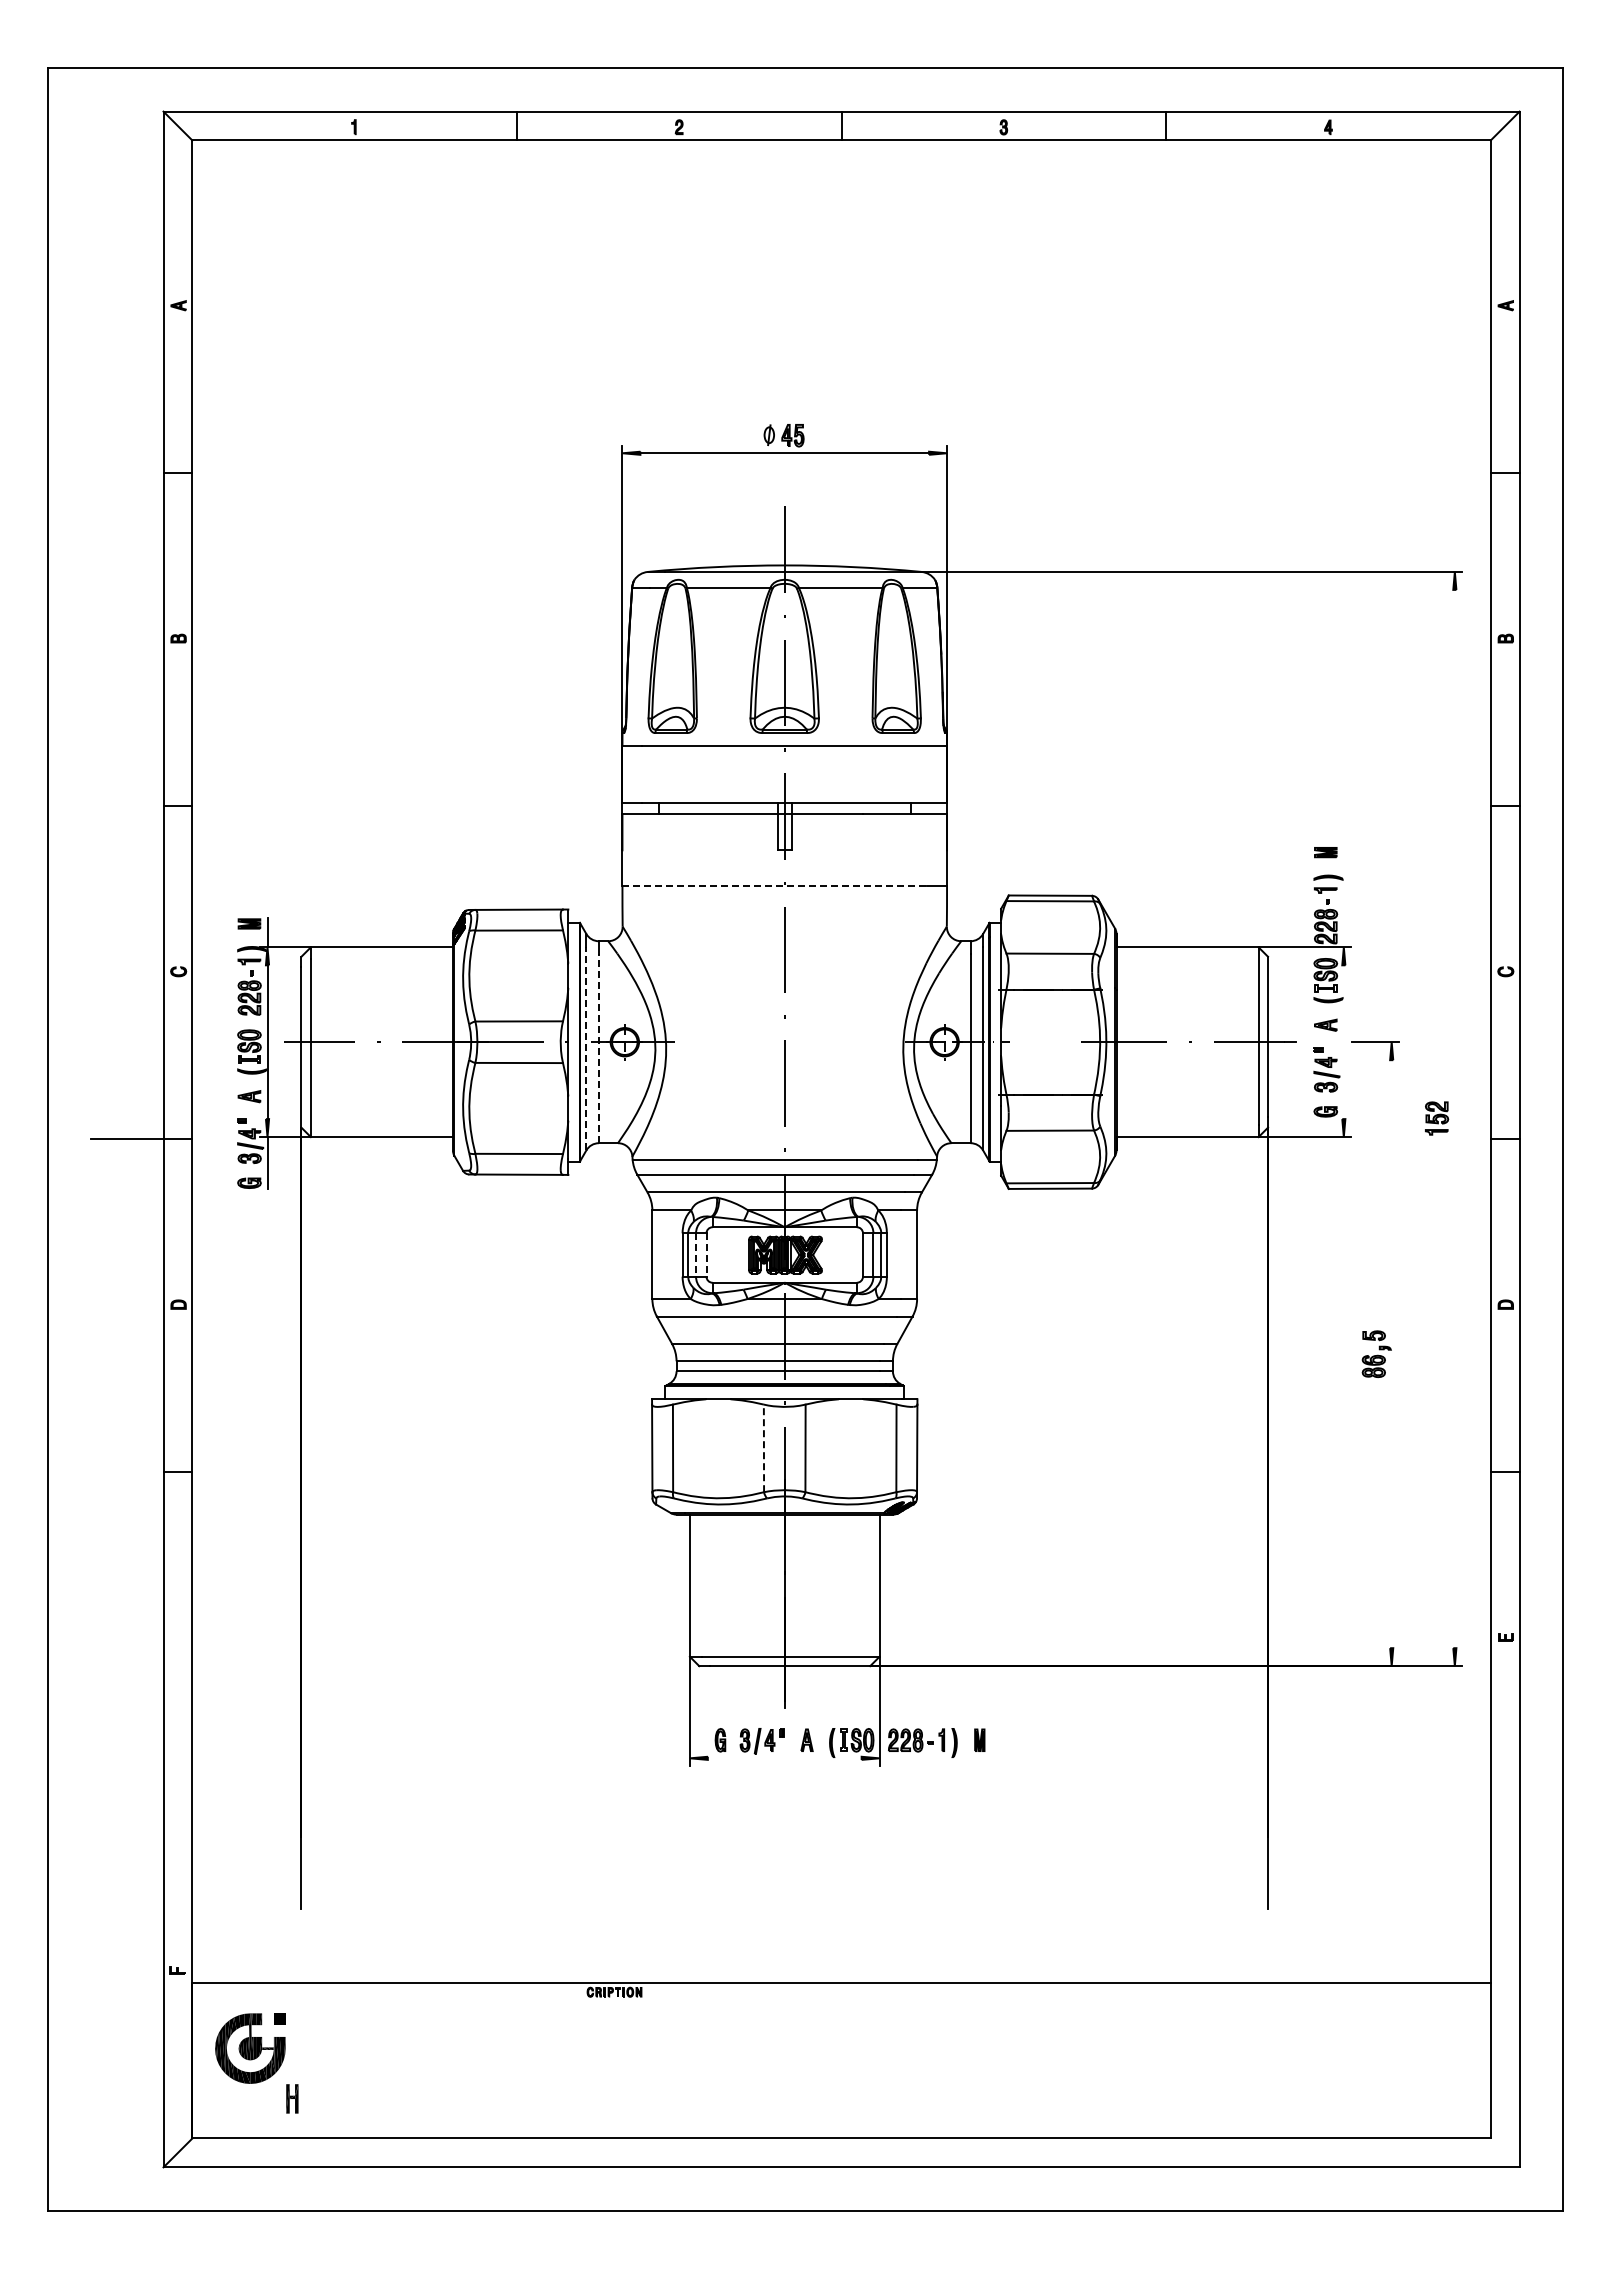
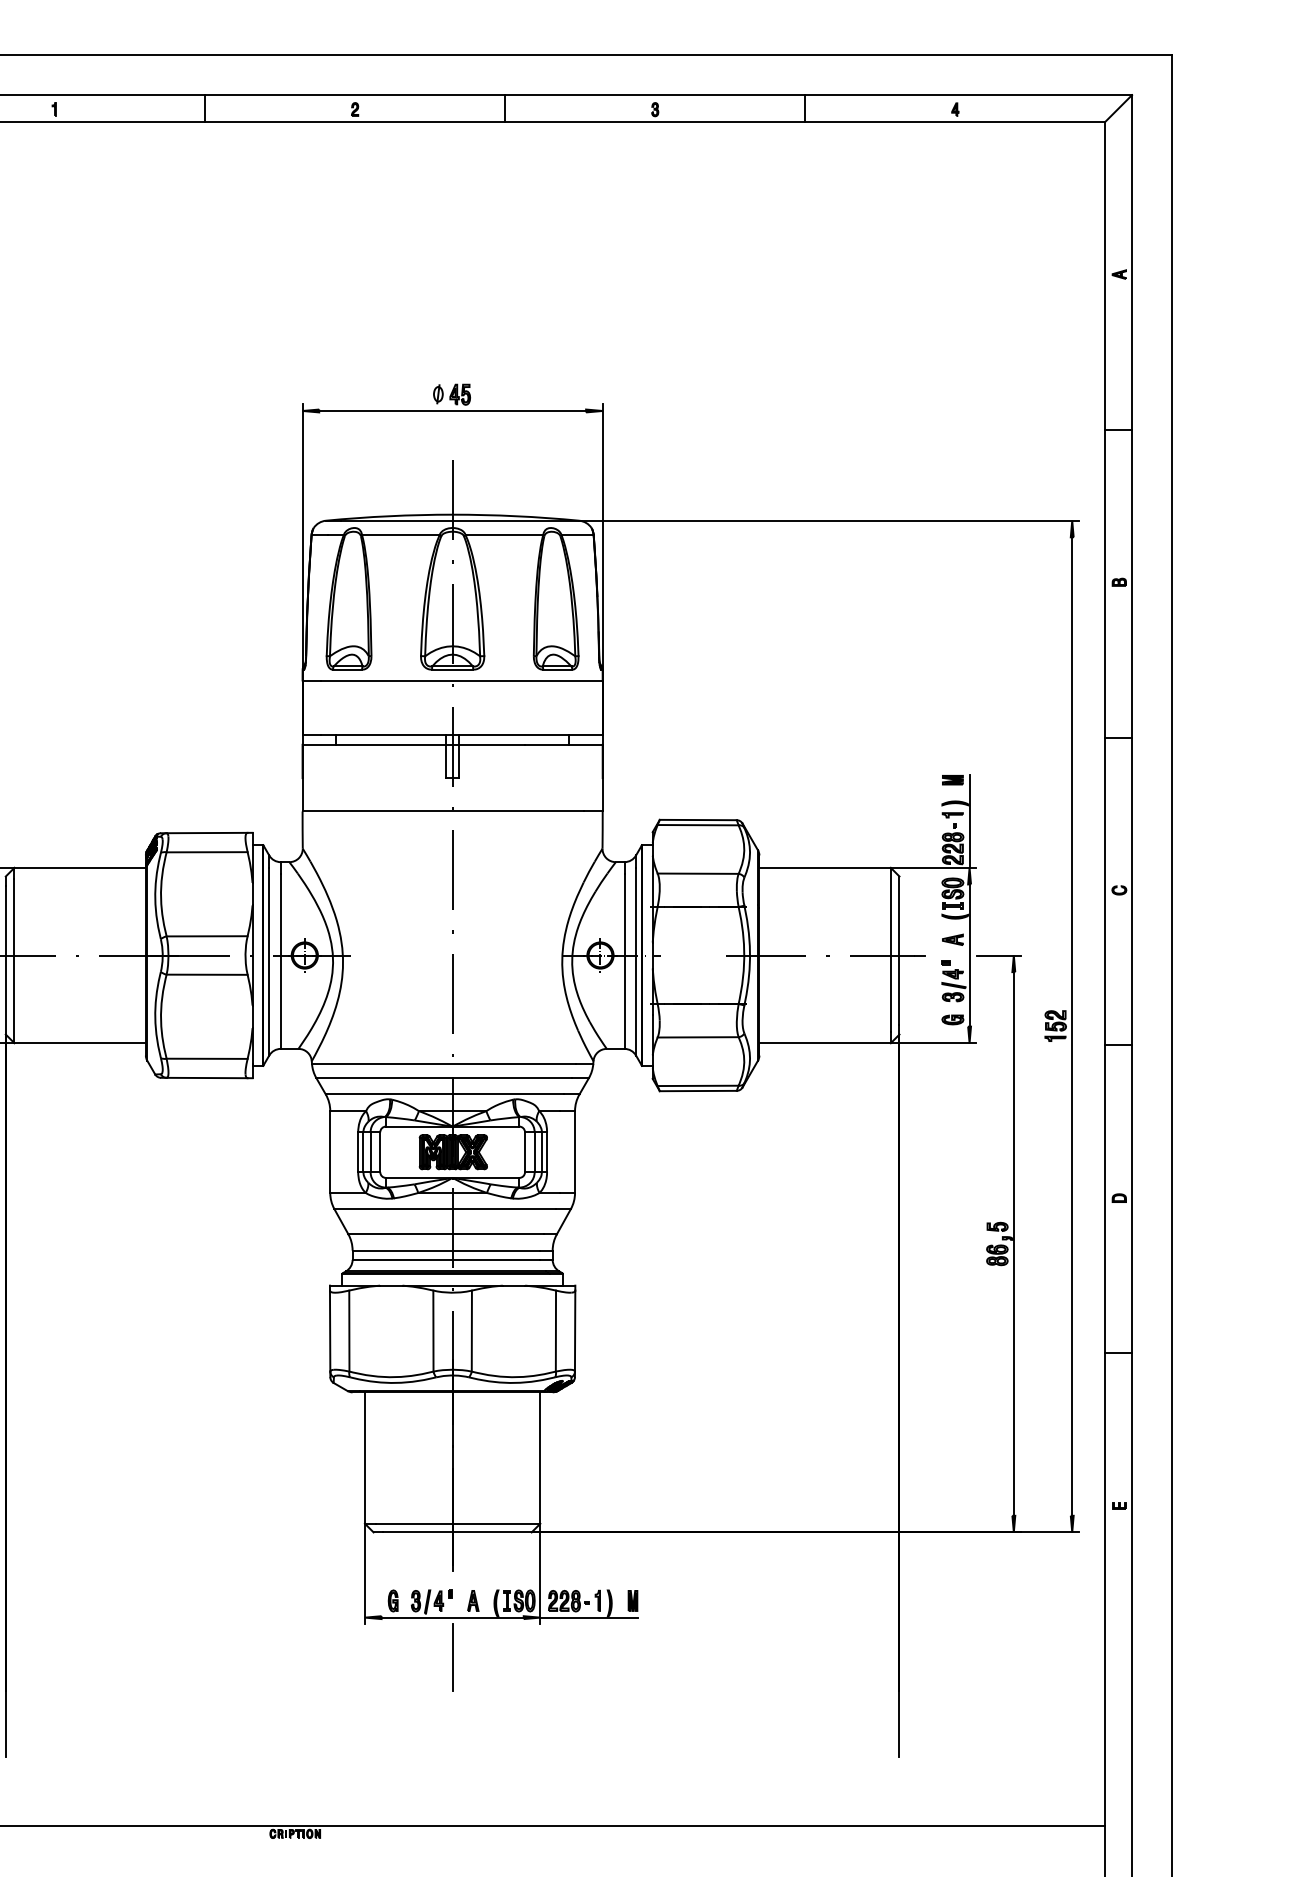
line: (775, 886) -> (444, 811), dashed -> solid
line: (1343, 896) -> (969, 820), added
line: (1343, 1042) -> (969, 955), added
line: (586, 1048) -> (269, 961), dashed -> solid
line: (598, 1048) -> (280, 961), dashed -> solid
line: (1454, 1118) -> (1071, 1026), added
line: (696, 1255) -> (371, 1152), dashed -> solid
line: (706, 1255) -> (380, 1152), dashed -> solid
line: (1391, 1354) -> (1013, 1244), added
line: (763, 1448) -> (433, 1331), dashed -> solid
line: (784, 1758) -> (452, 1617), added
line: (932, 1758) -> (589, 1617), added
line: (784, 1801) -> (452, 1657), added

